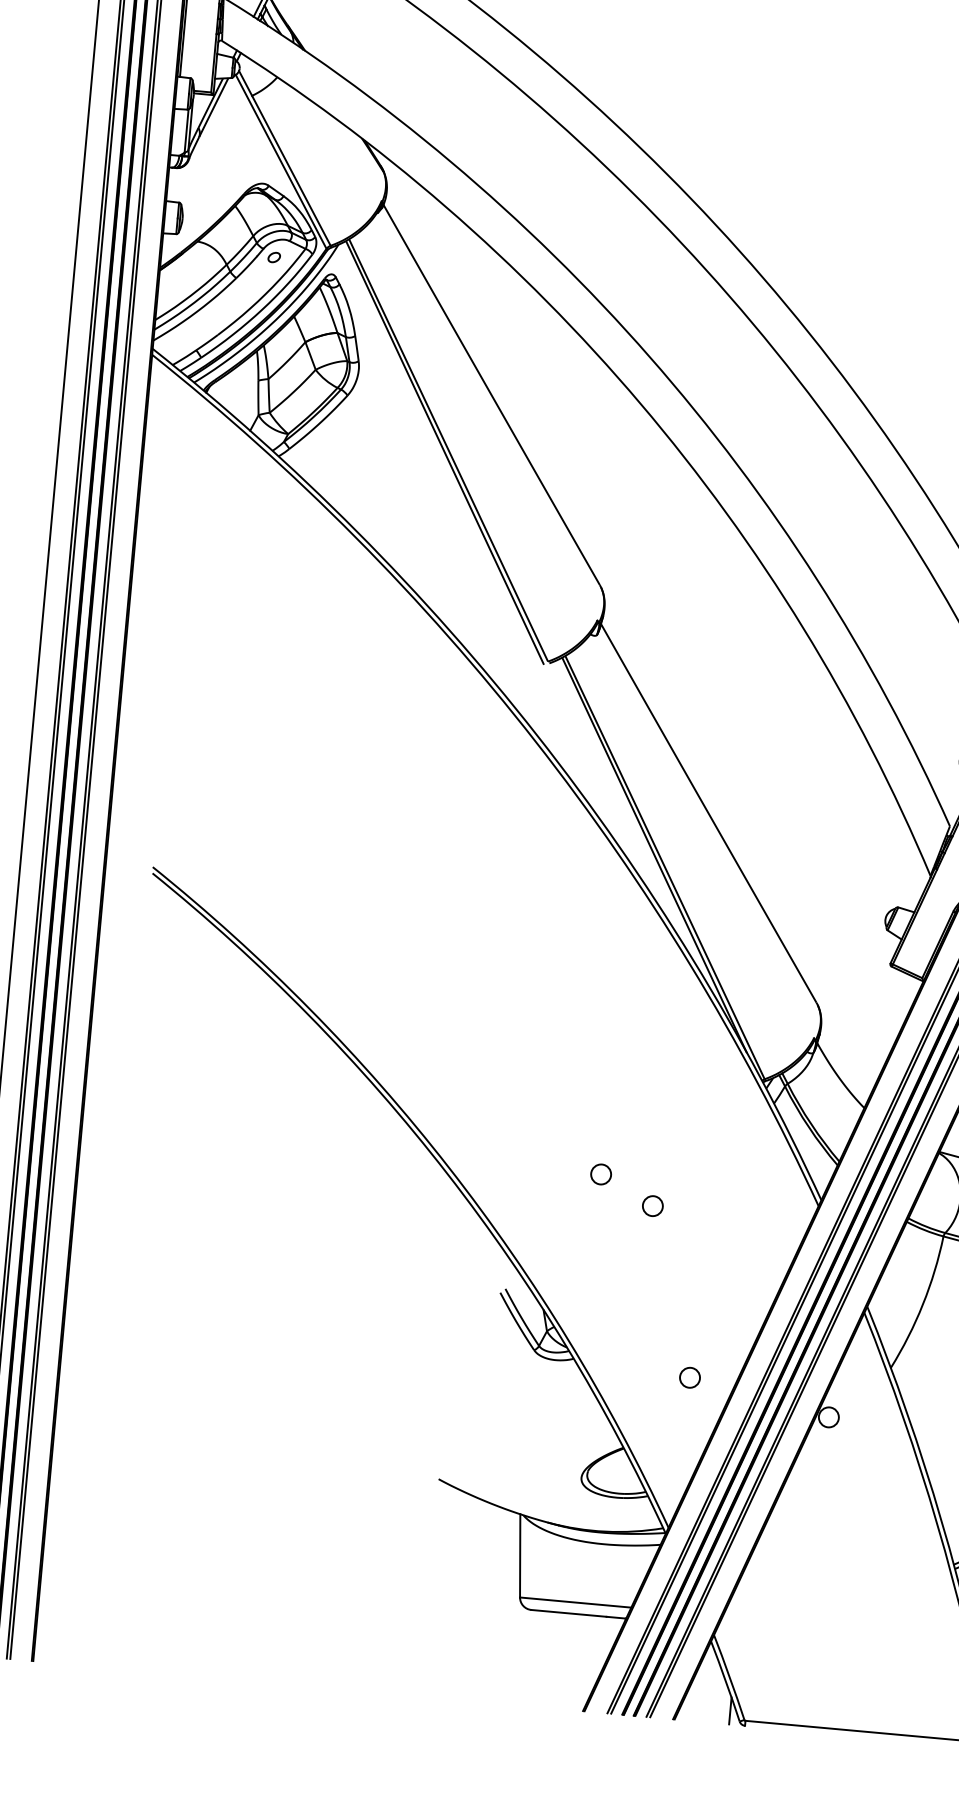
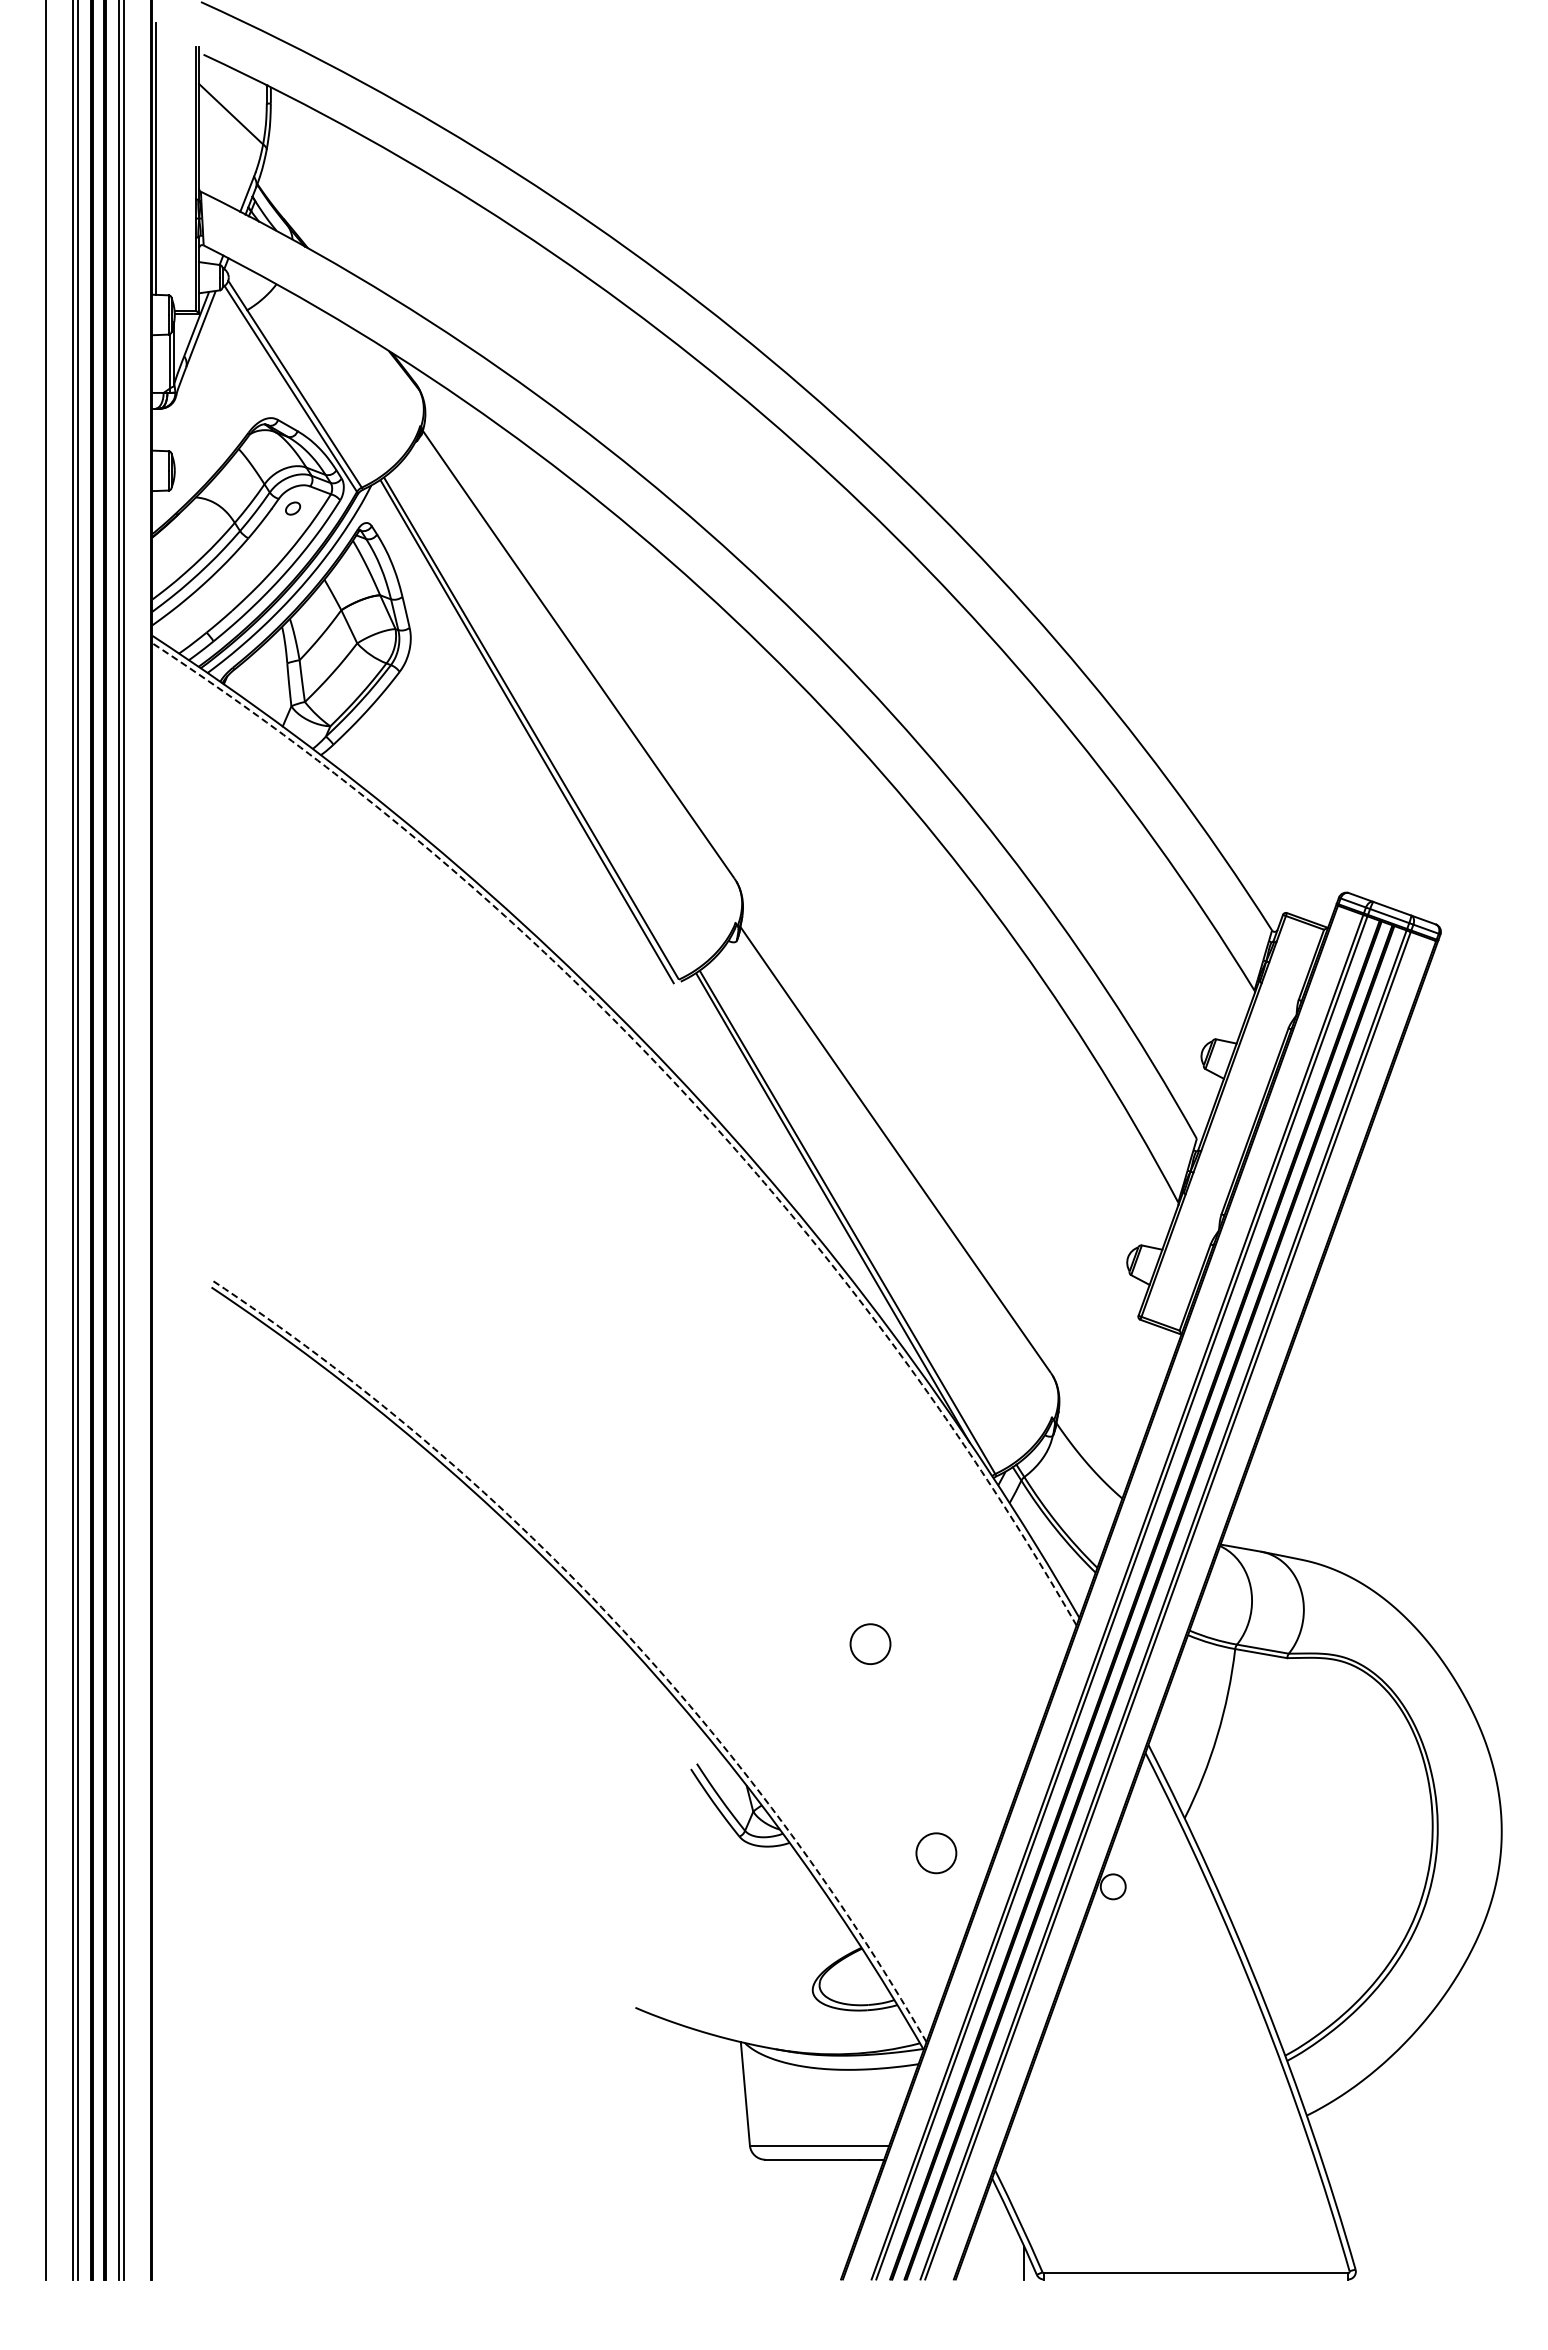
arc: (535, 741) -> (672, 1080), solid -> dashed
arc: (448, 1167) -> (612, 1619), solid -> dashed
circle: (600, 1174) -> (802, 1610), removed
circle: (652, 1206) -> (870, 1644), size x1.6
circle: (689, 1377) -> (935, 1853), size x1.6

